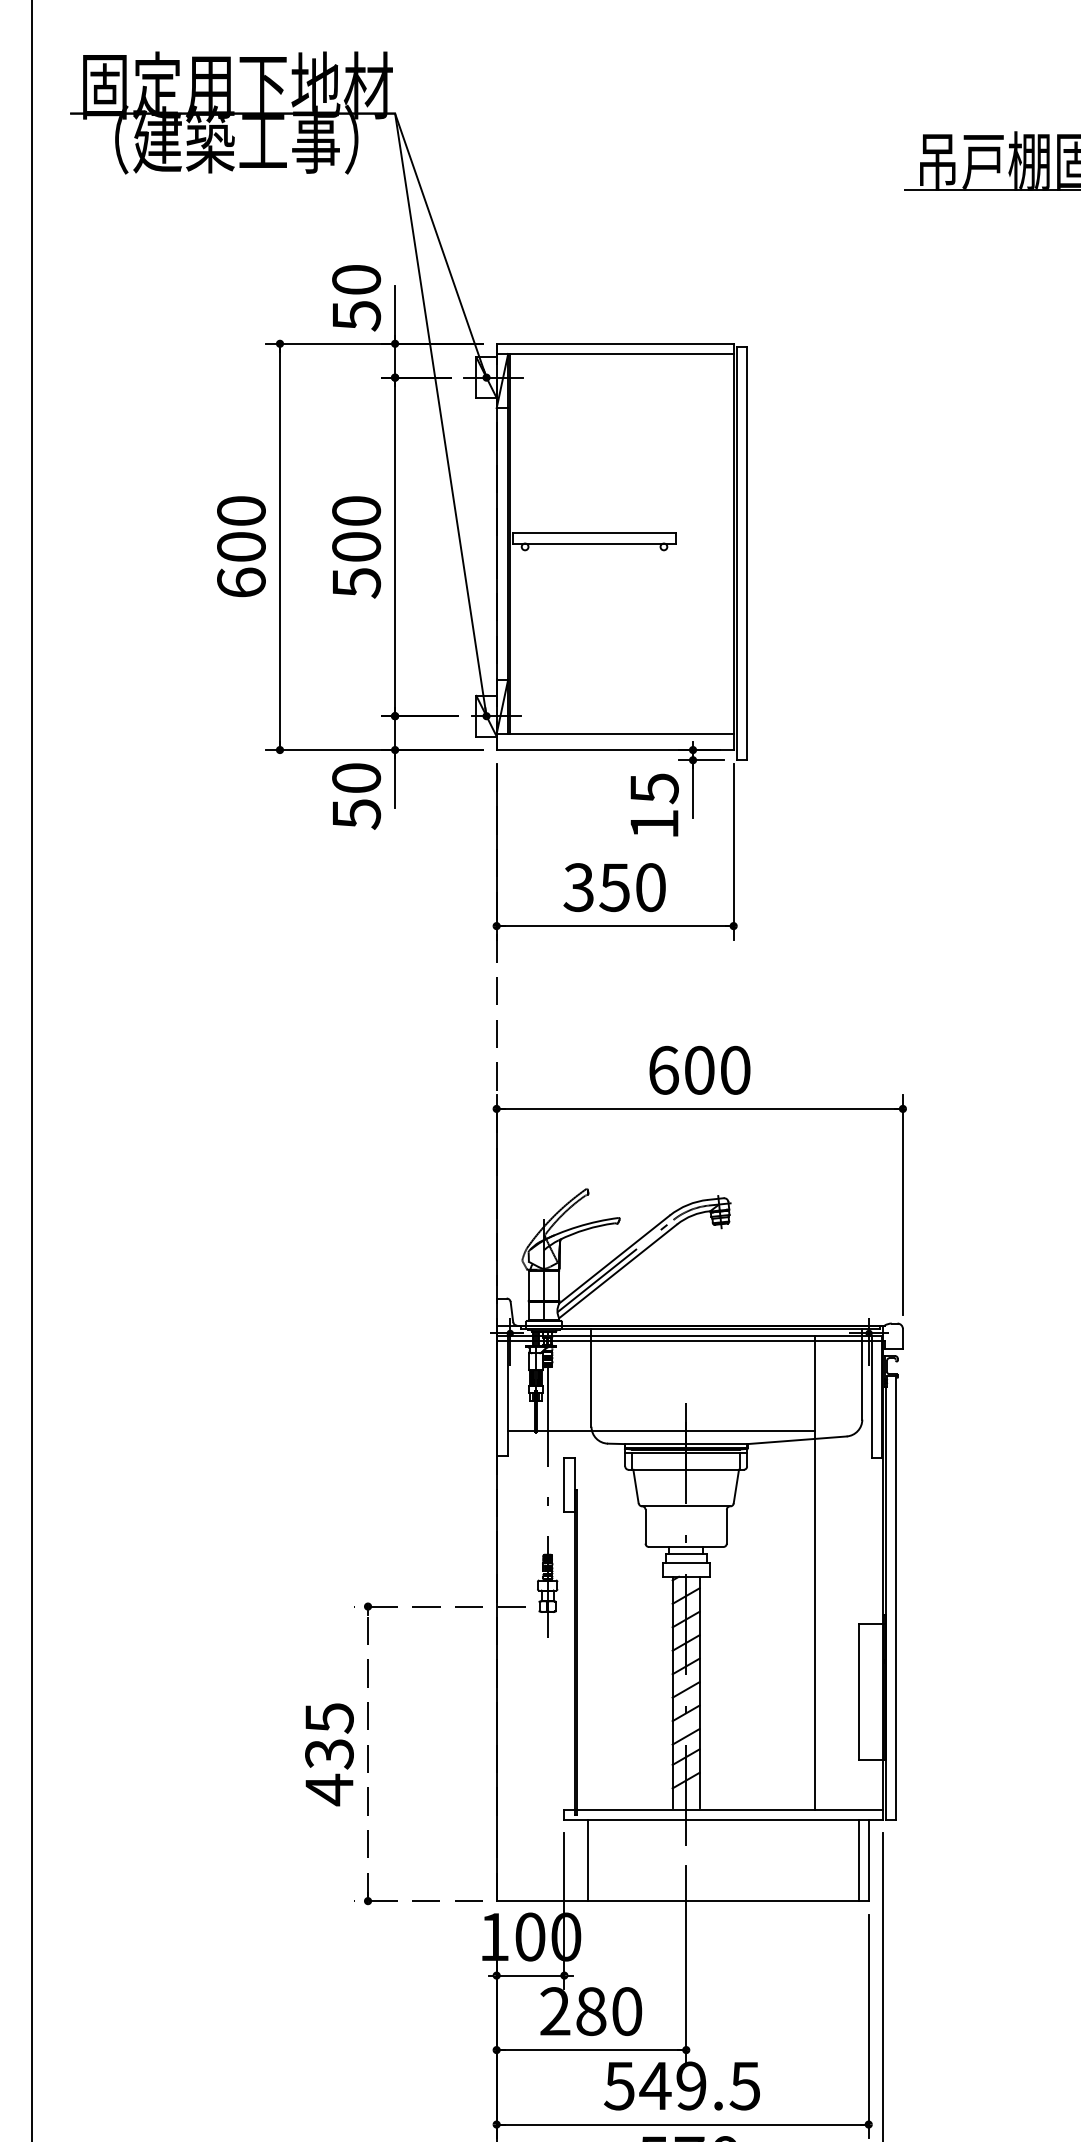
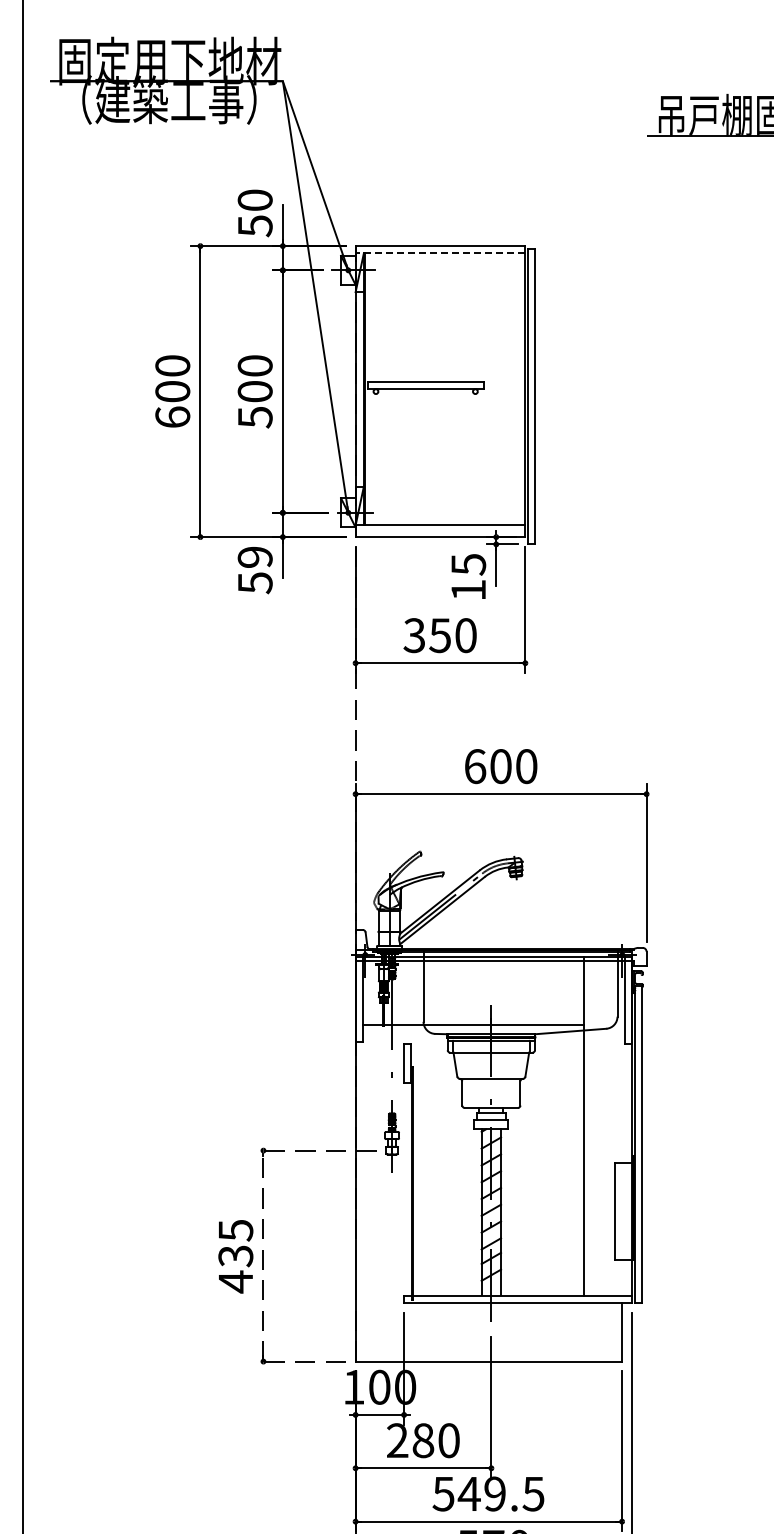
line: (615, 354) -> (440, 253), solid -> dashed
text: (355, 777) -> (254, 556), 50 -> 59
line: (587, 1860) -> (420, 1332), removed
line: (858, 1860) -> (614, 1332), removed

